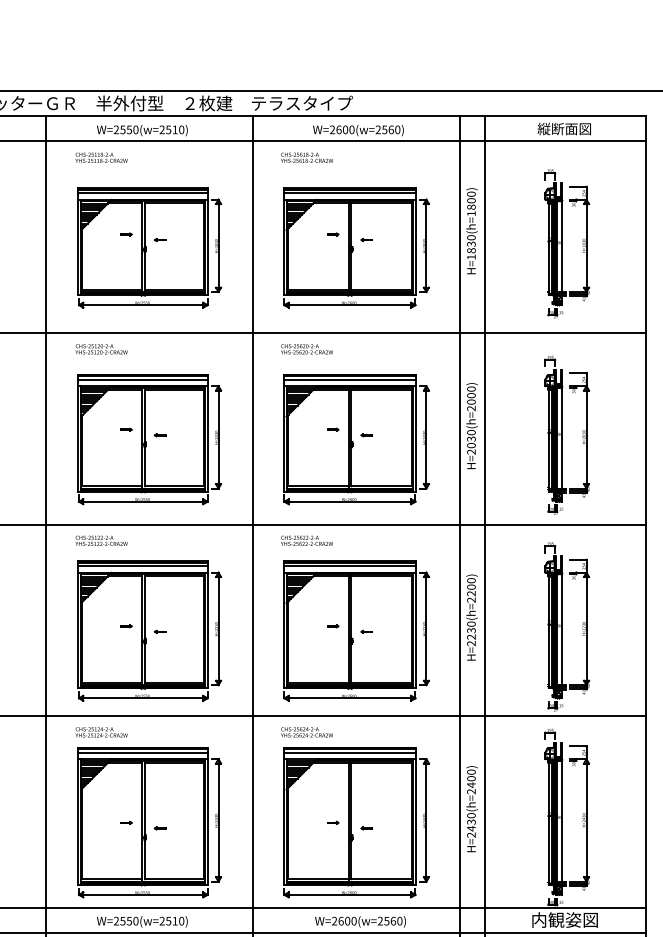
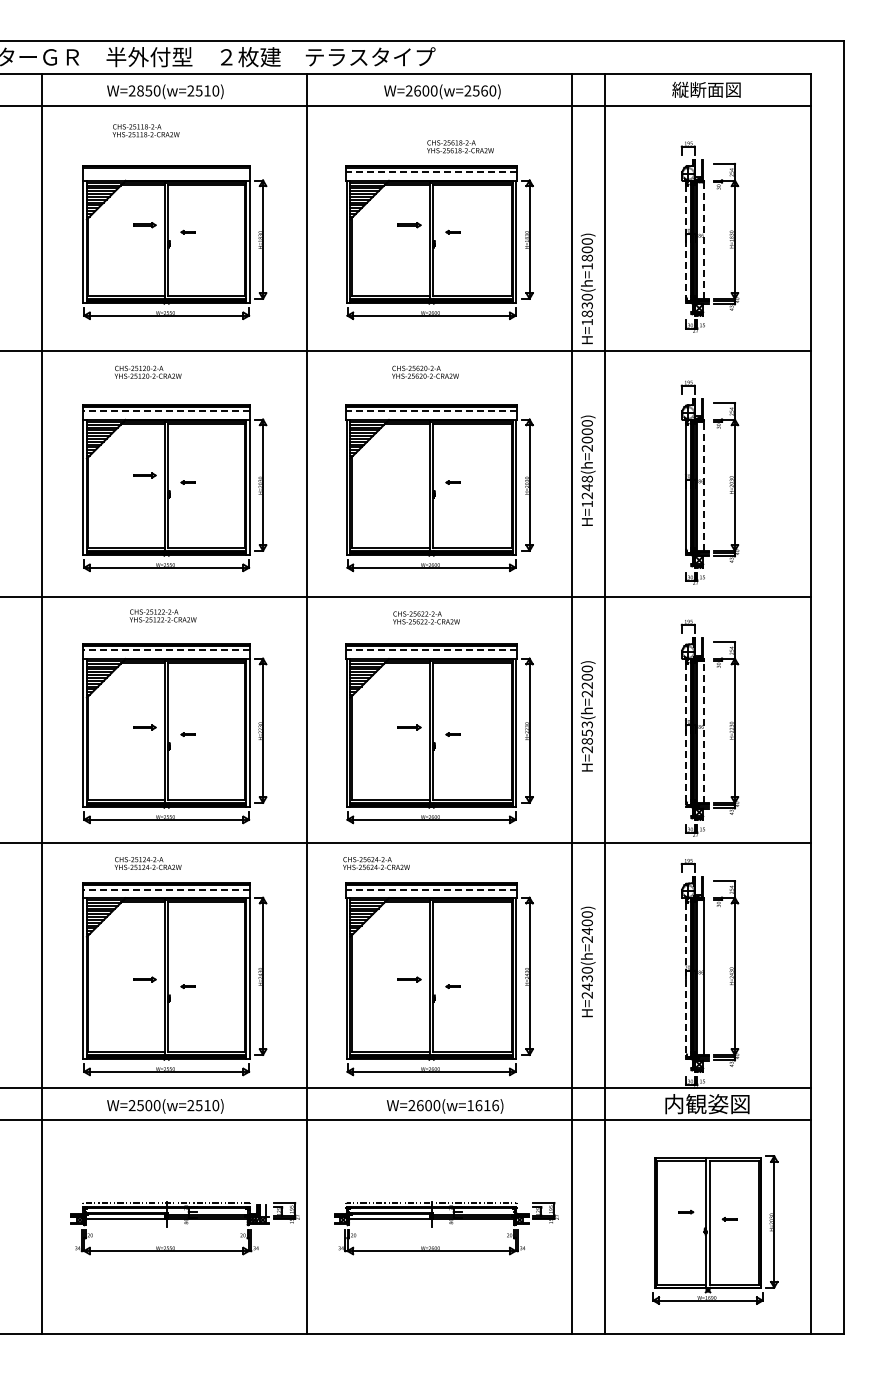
text: (122, 129) -> (140, 90), W=2550(w=2510) -> W=2850(w=2510)
text: (101, 157) -> (145, 130), moved
text: (307, 157) -> (460, 146), moved
line: (143, 193) -> (166, 172), removed
line: (349, 193) -> (431, 172), solid -> dashed
text: (471, 230) -> (587, 288), moved
part: (126, 234) -> (144, 224), size x1.6
part: (332, 234) -> (409, 224), size x1.6
line: (562, 246) -> (704, 240), solid -> dashed
line: (548, 248) -> (686, 243), solid -> dashed
text: (101, 348) -> (148, 371), moved
text: (307, 348) -> (425, 371), moved
line: (143, 379) -> (166, 411), solid -> dashed
line: (349, 379) -> (431, 411), solid -> dashed
part: (126, 429) -> (144, 475), size x1.6
part: (332, 429) -> (409, 475), removed
line: (562, 437) -> (704, 485), solid -> dashed
text: (470, 442) -> (586, 491), H=2030(h=2000) -> H=1248(h=2000)
text: (101, 540) -> (162, 615), moved
text: (307, 540) -> (426, 617), moved
line: (143, 566) -> (166, 650), solid -> dashed
line: (349, 566) -> (431, 650), solid -> dashed
part: (126, 626) -> (144, 727), size x1.6
part: (332, 626) -> (409, 727), size x1.6
line: (562, 629) -> (703, 731), solid -> dashed
text: (470, 630) -> (586, 732), H=2230(h=2200) -> H=2853(h=2200)
line: (548, 632) -> (686, 735), solid -> dashed
text: (101, 732) -> (147, 863), moved
line: (143, 752) -> (166, 889), solid -> dashed
line: (349, 752) -> (431, 889), solid -> dashed
part: (126, 822) -> (144, 979), size x1.6
part: (332, 822) -> (409, 979), size x1.6
line: (548, 823) -> (686, 980), solid -> dashed
text: (129, 921) -> (148, 1105), W=2550(w=2510) -> W=2500(w=2510)
text: (390, 921) -> (483, 1105), W=2600(w=2560) -> W=2600(w=1616)

